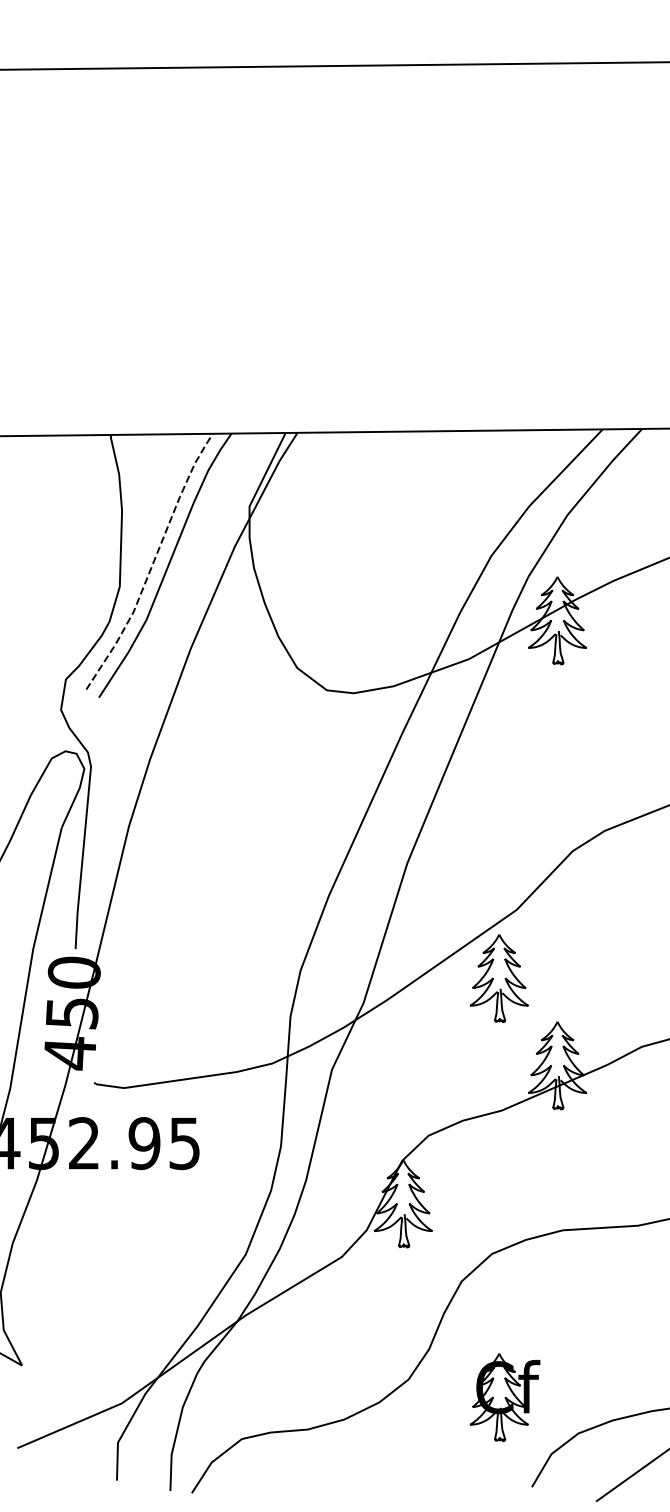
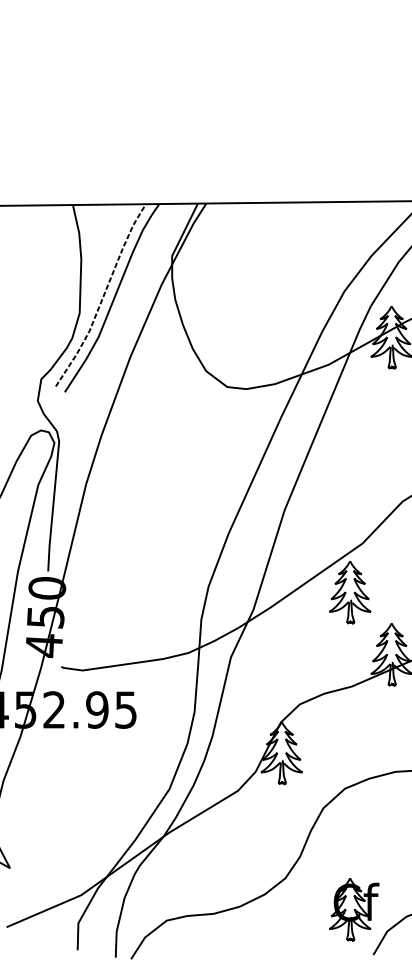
part: (504, 1397) -> (353, 909), moved

